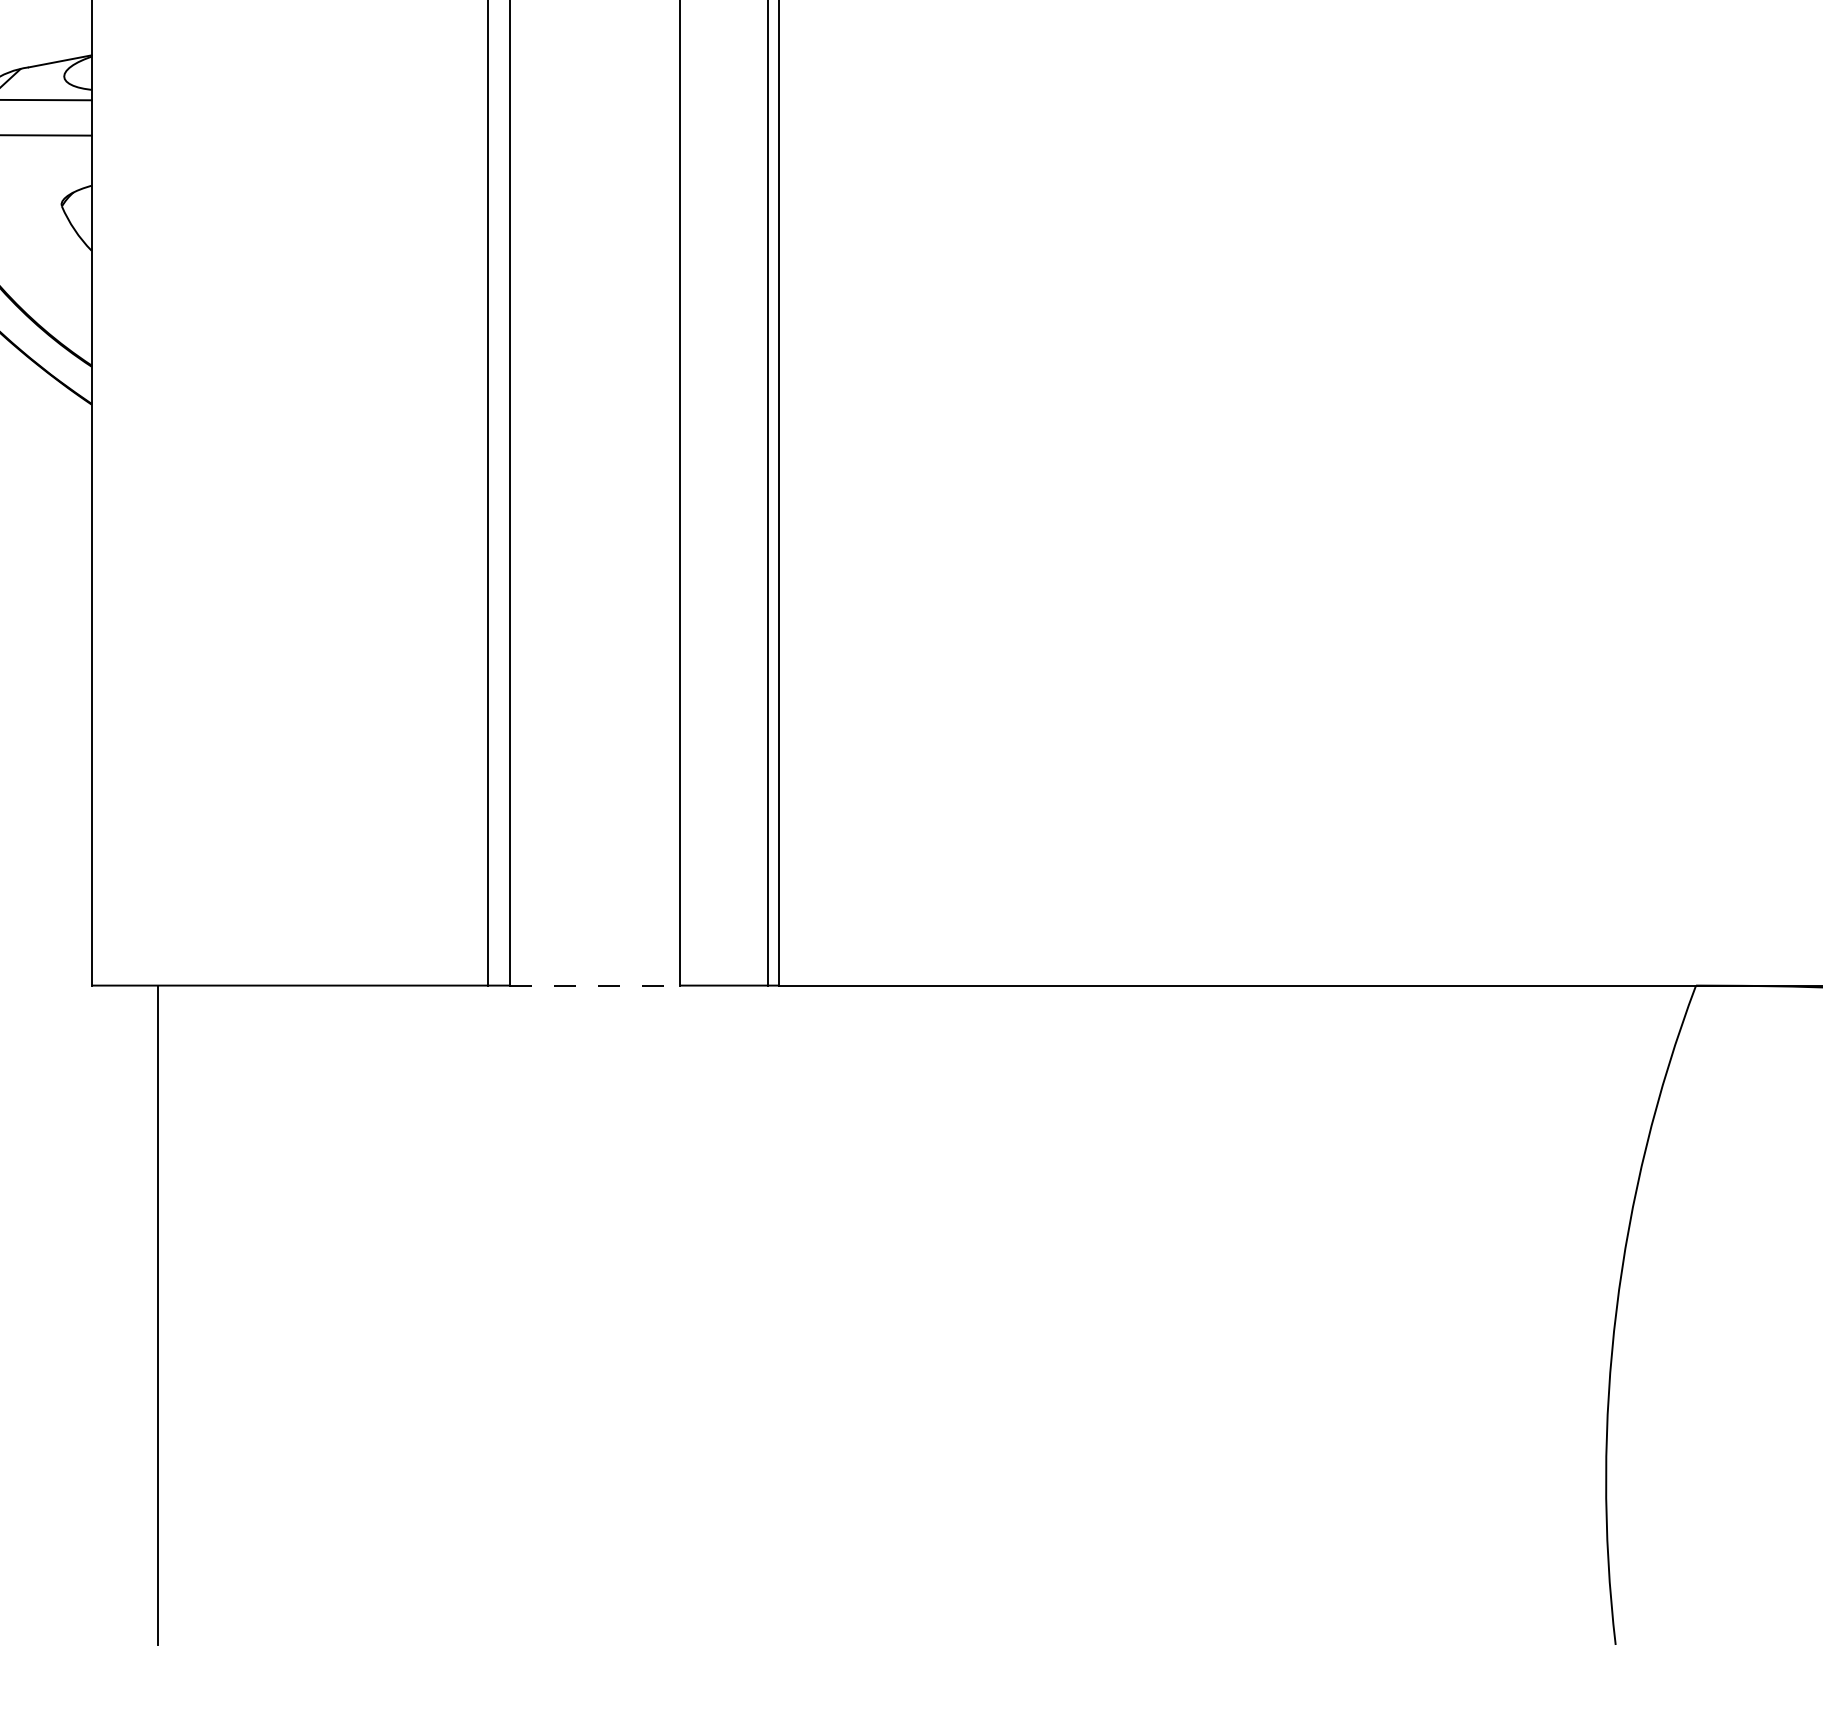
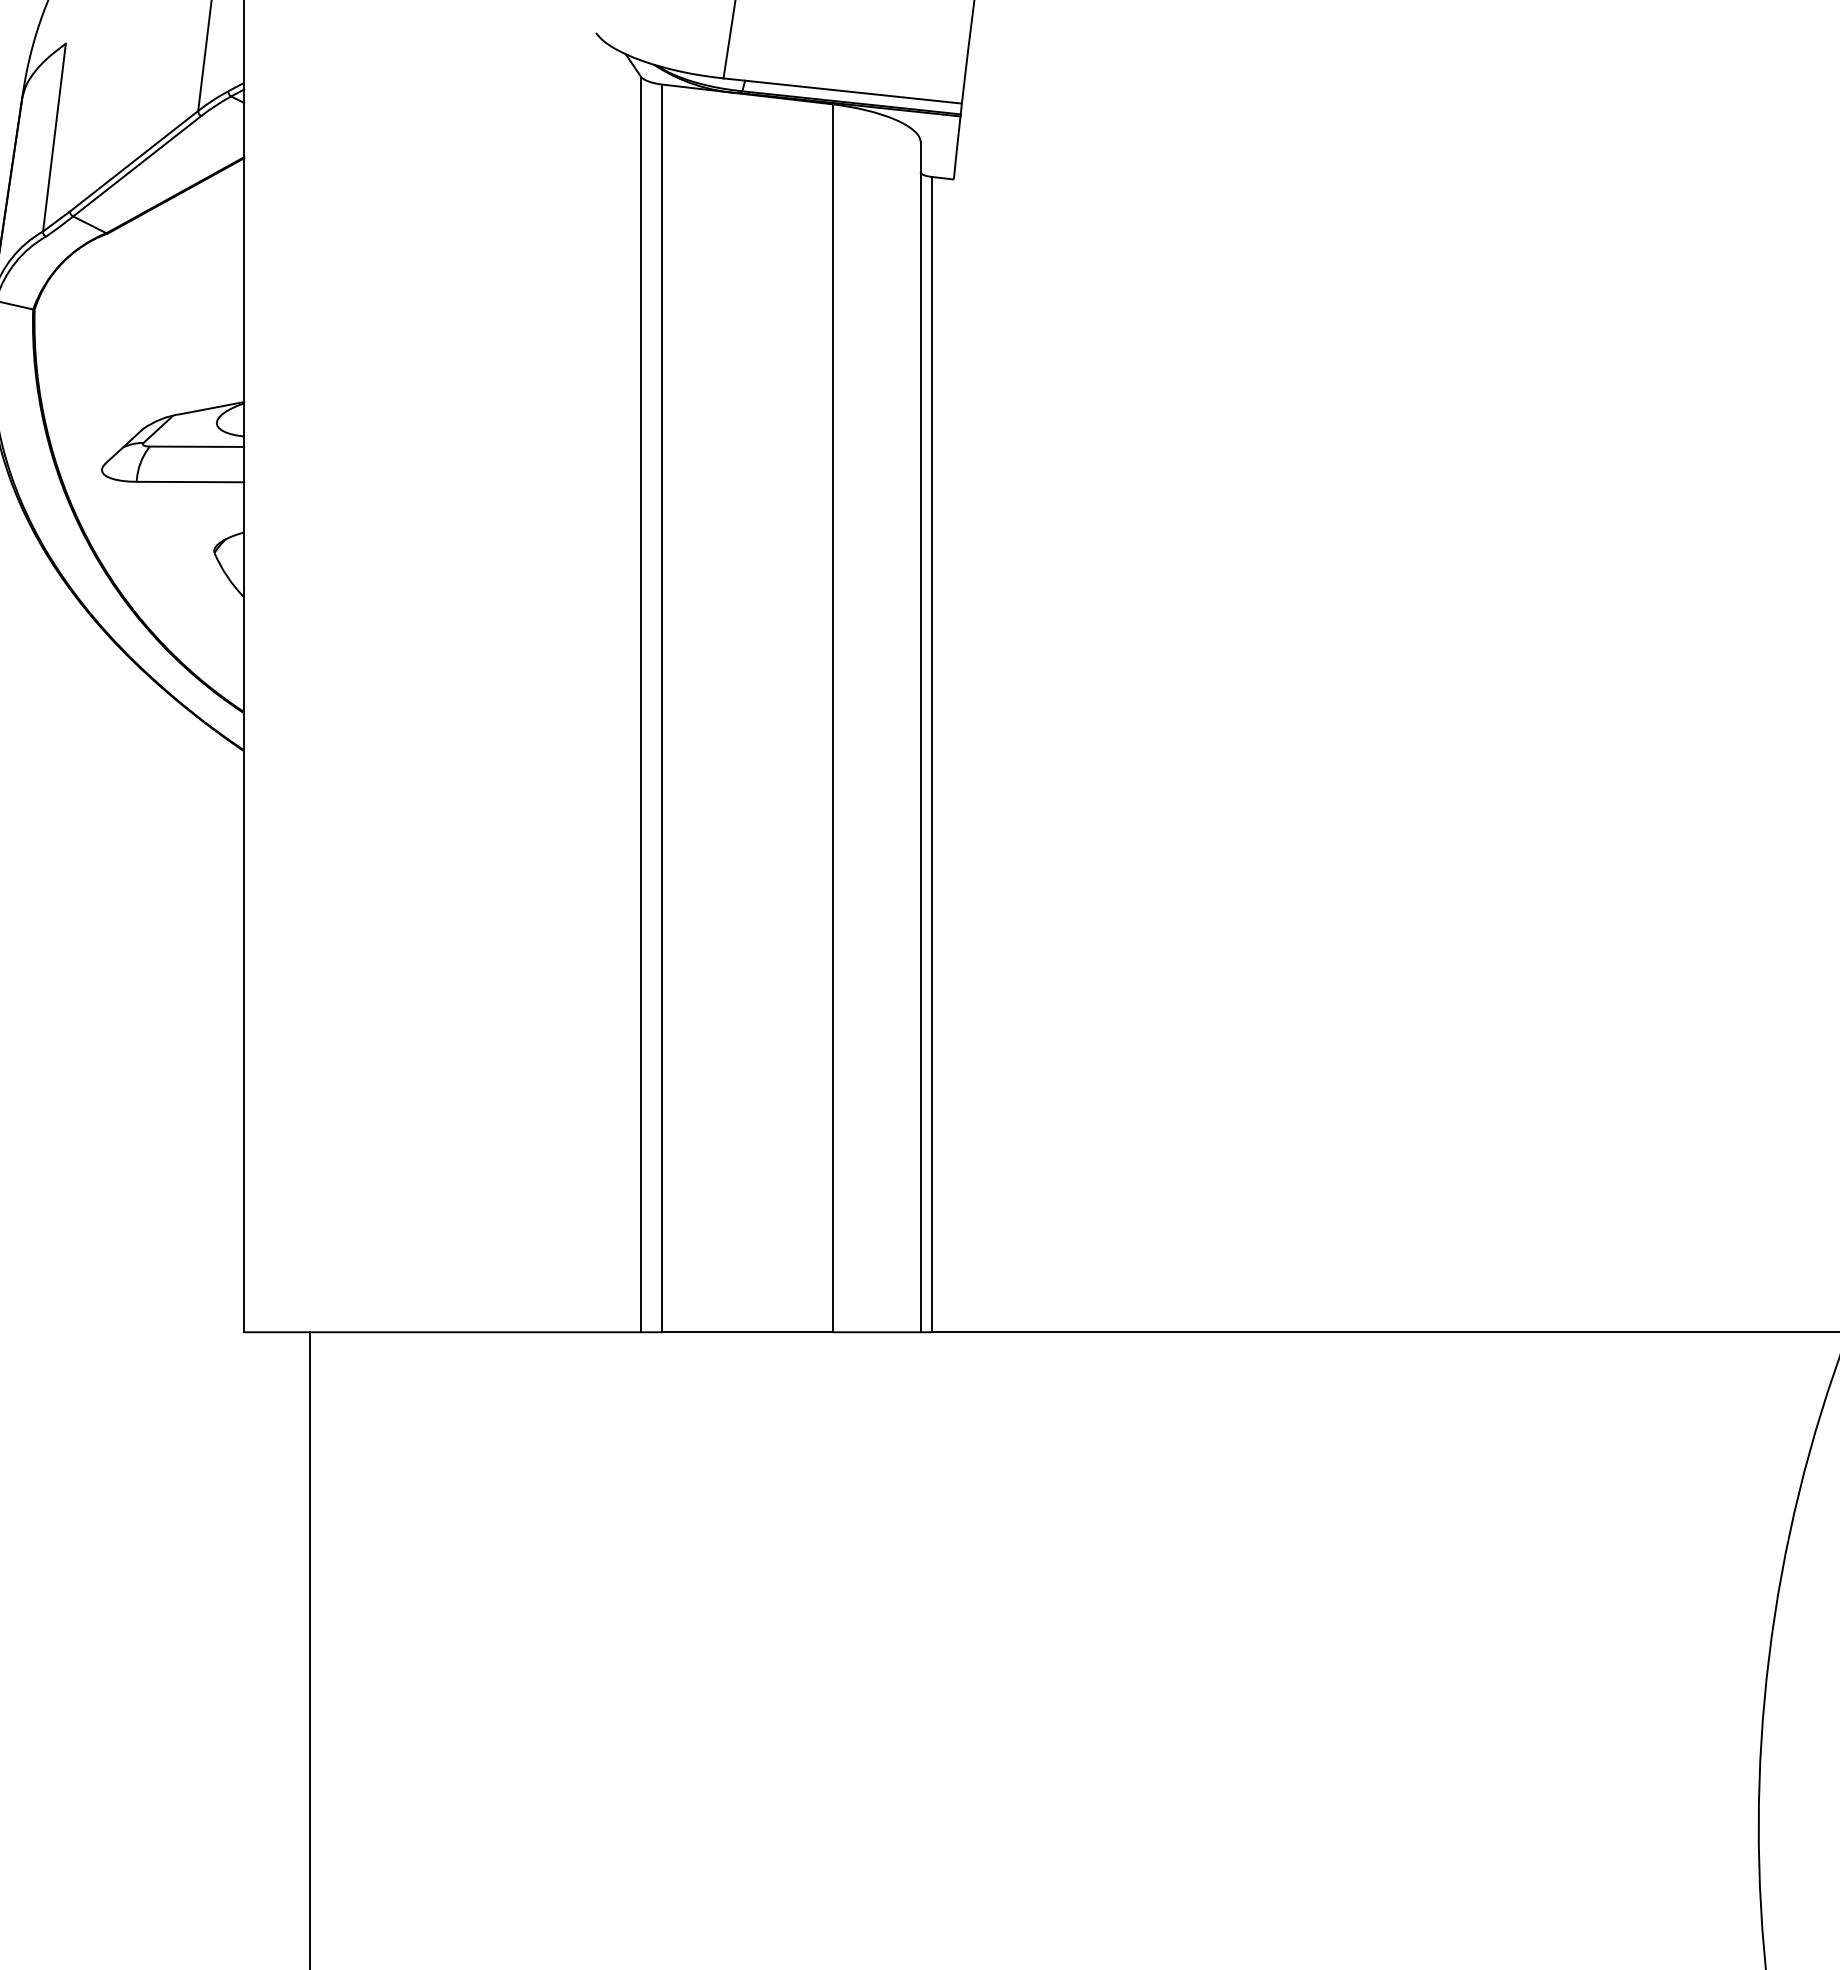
line: (595, 985) -> (748, 1332), dashed -> solid

